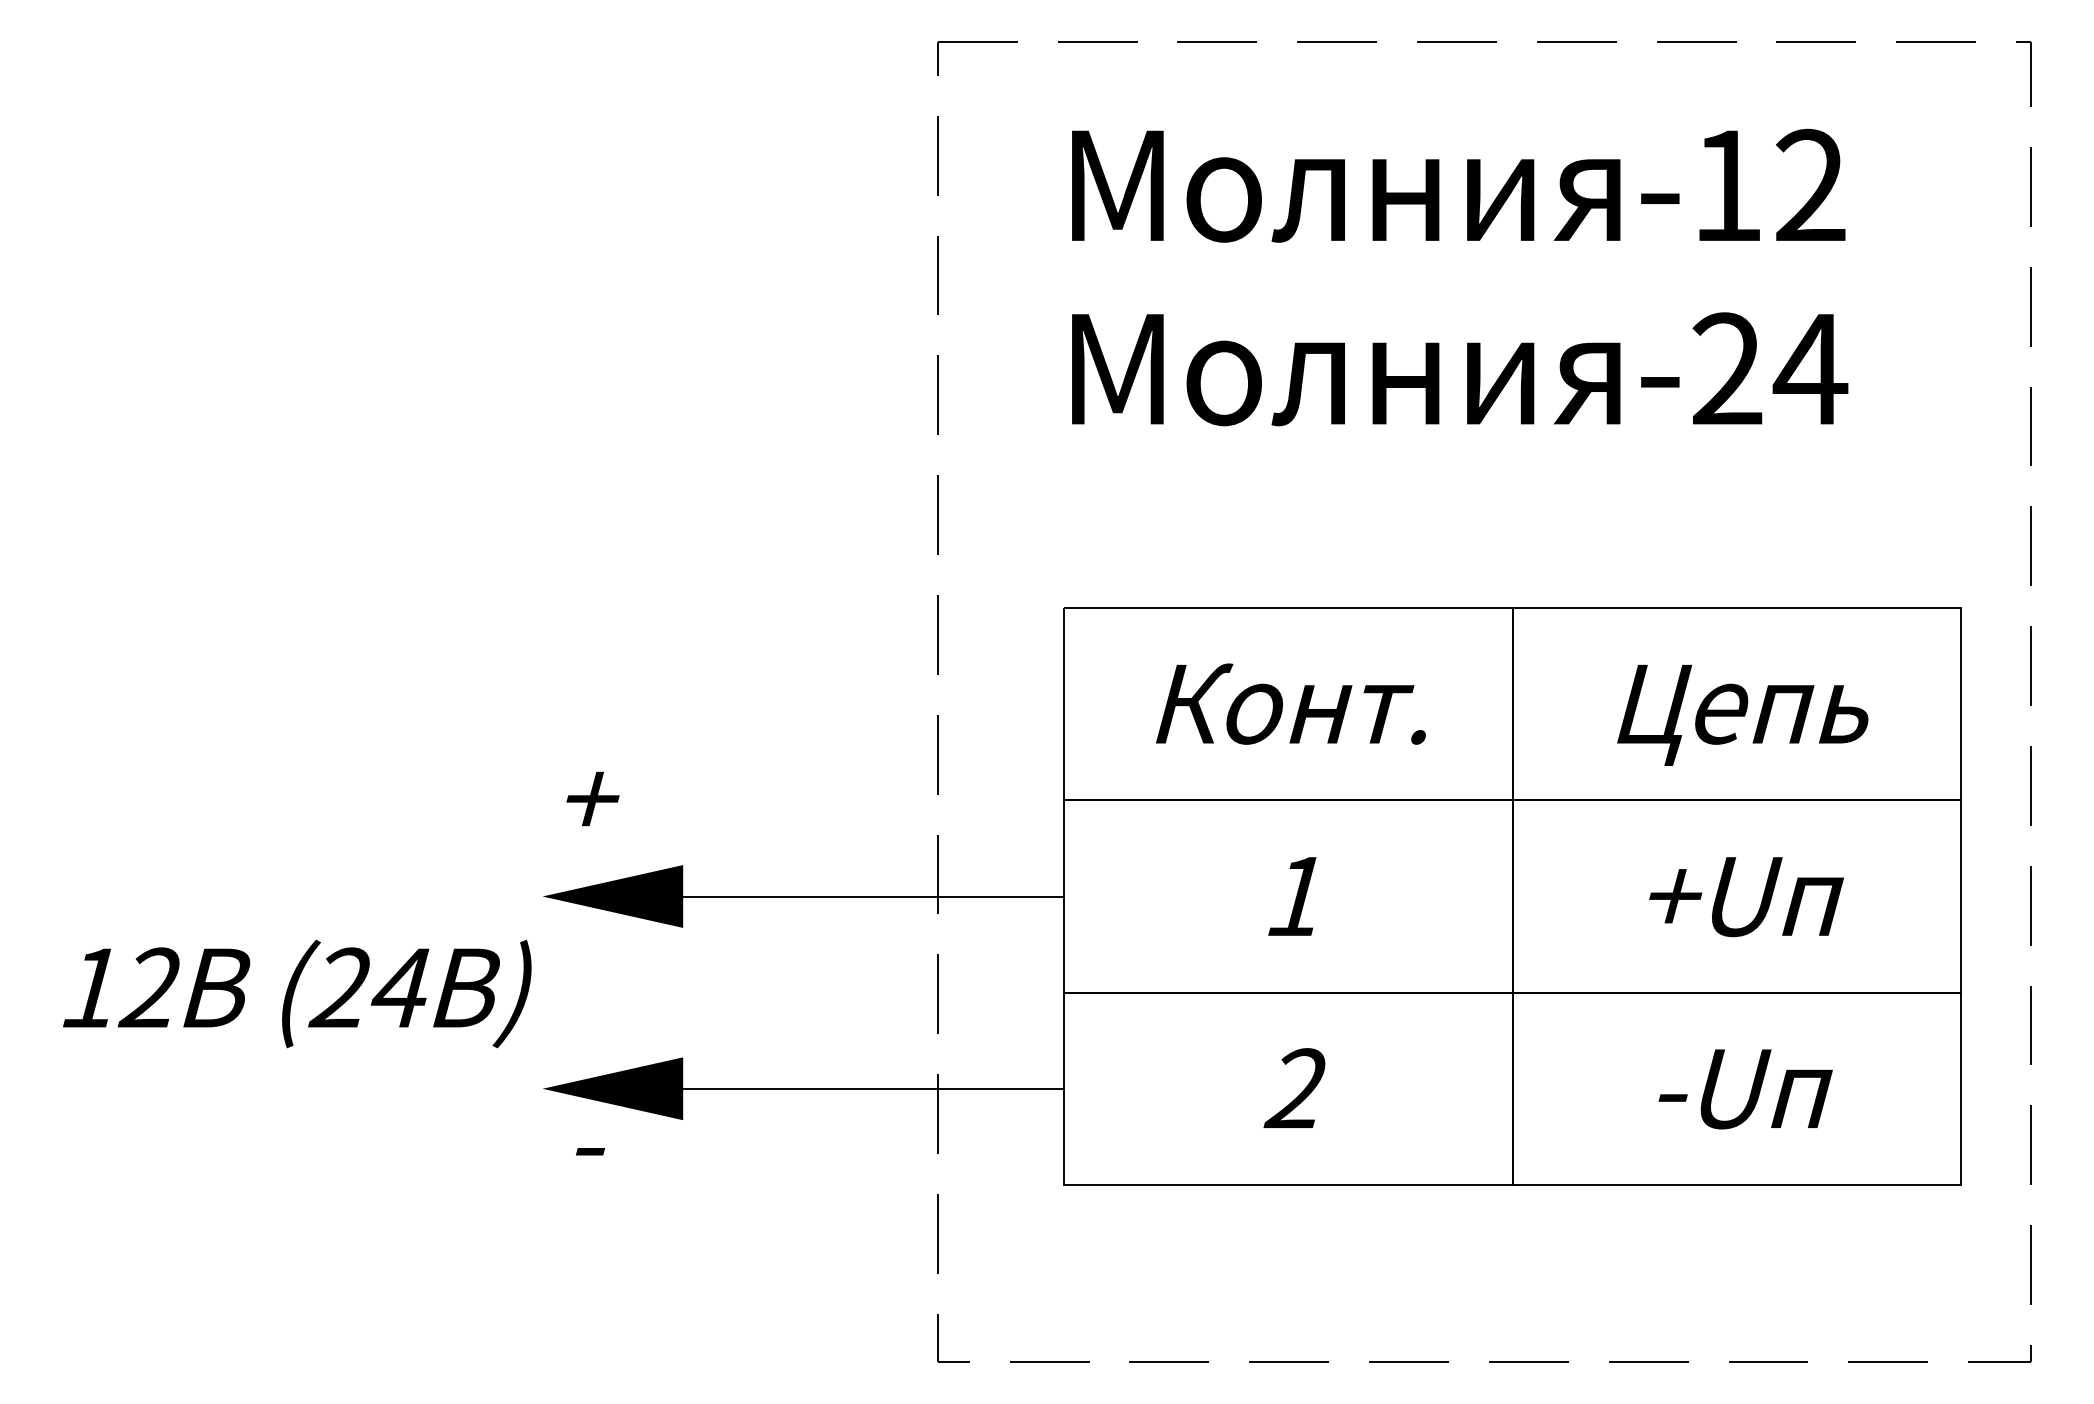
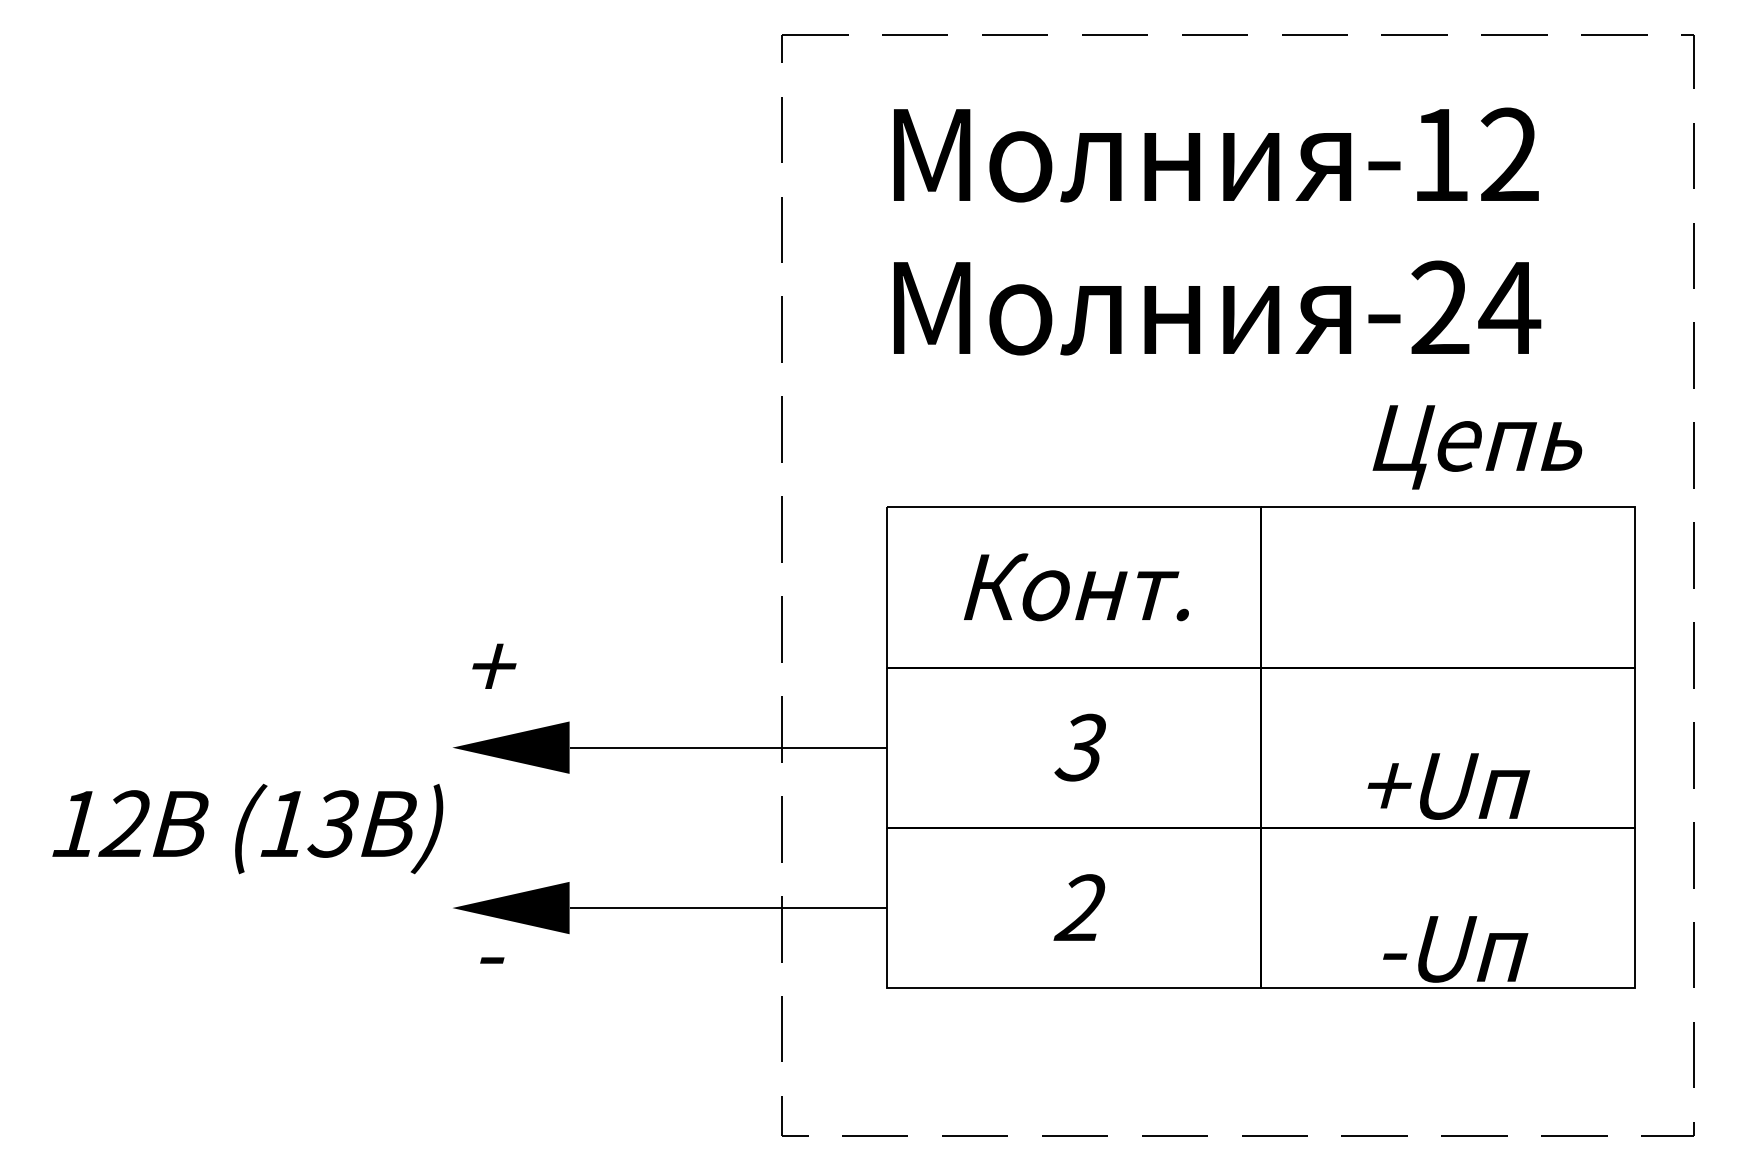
text: (1742, 714) -> (1477, 446), moved
text: (1295, 896) -> (1080, 747), 1 -> 3
text: (1746, 897) -> (1448, 786), moved
text: (369, 987) -> (308, 823), (24 -> (13
text: (1745, 1089) -> (1455, 949), moved

